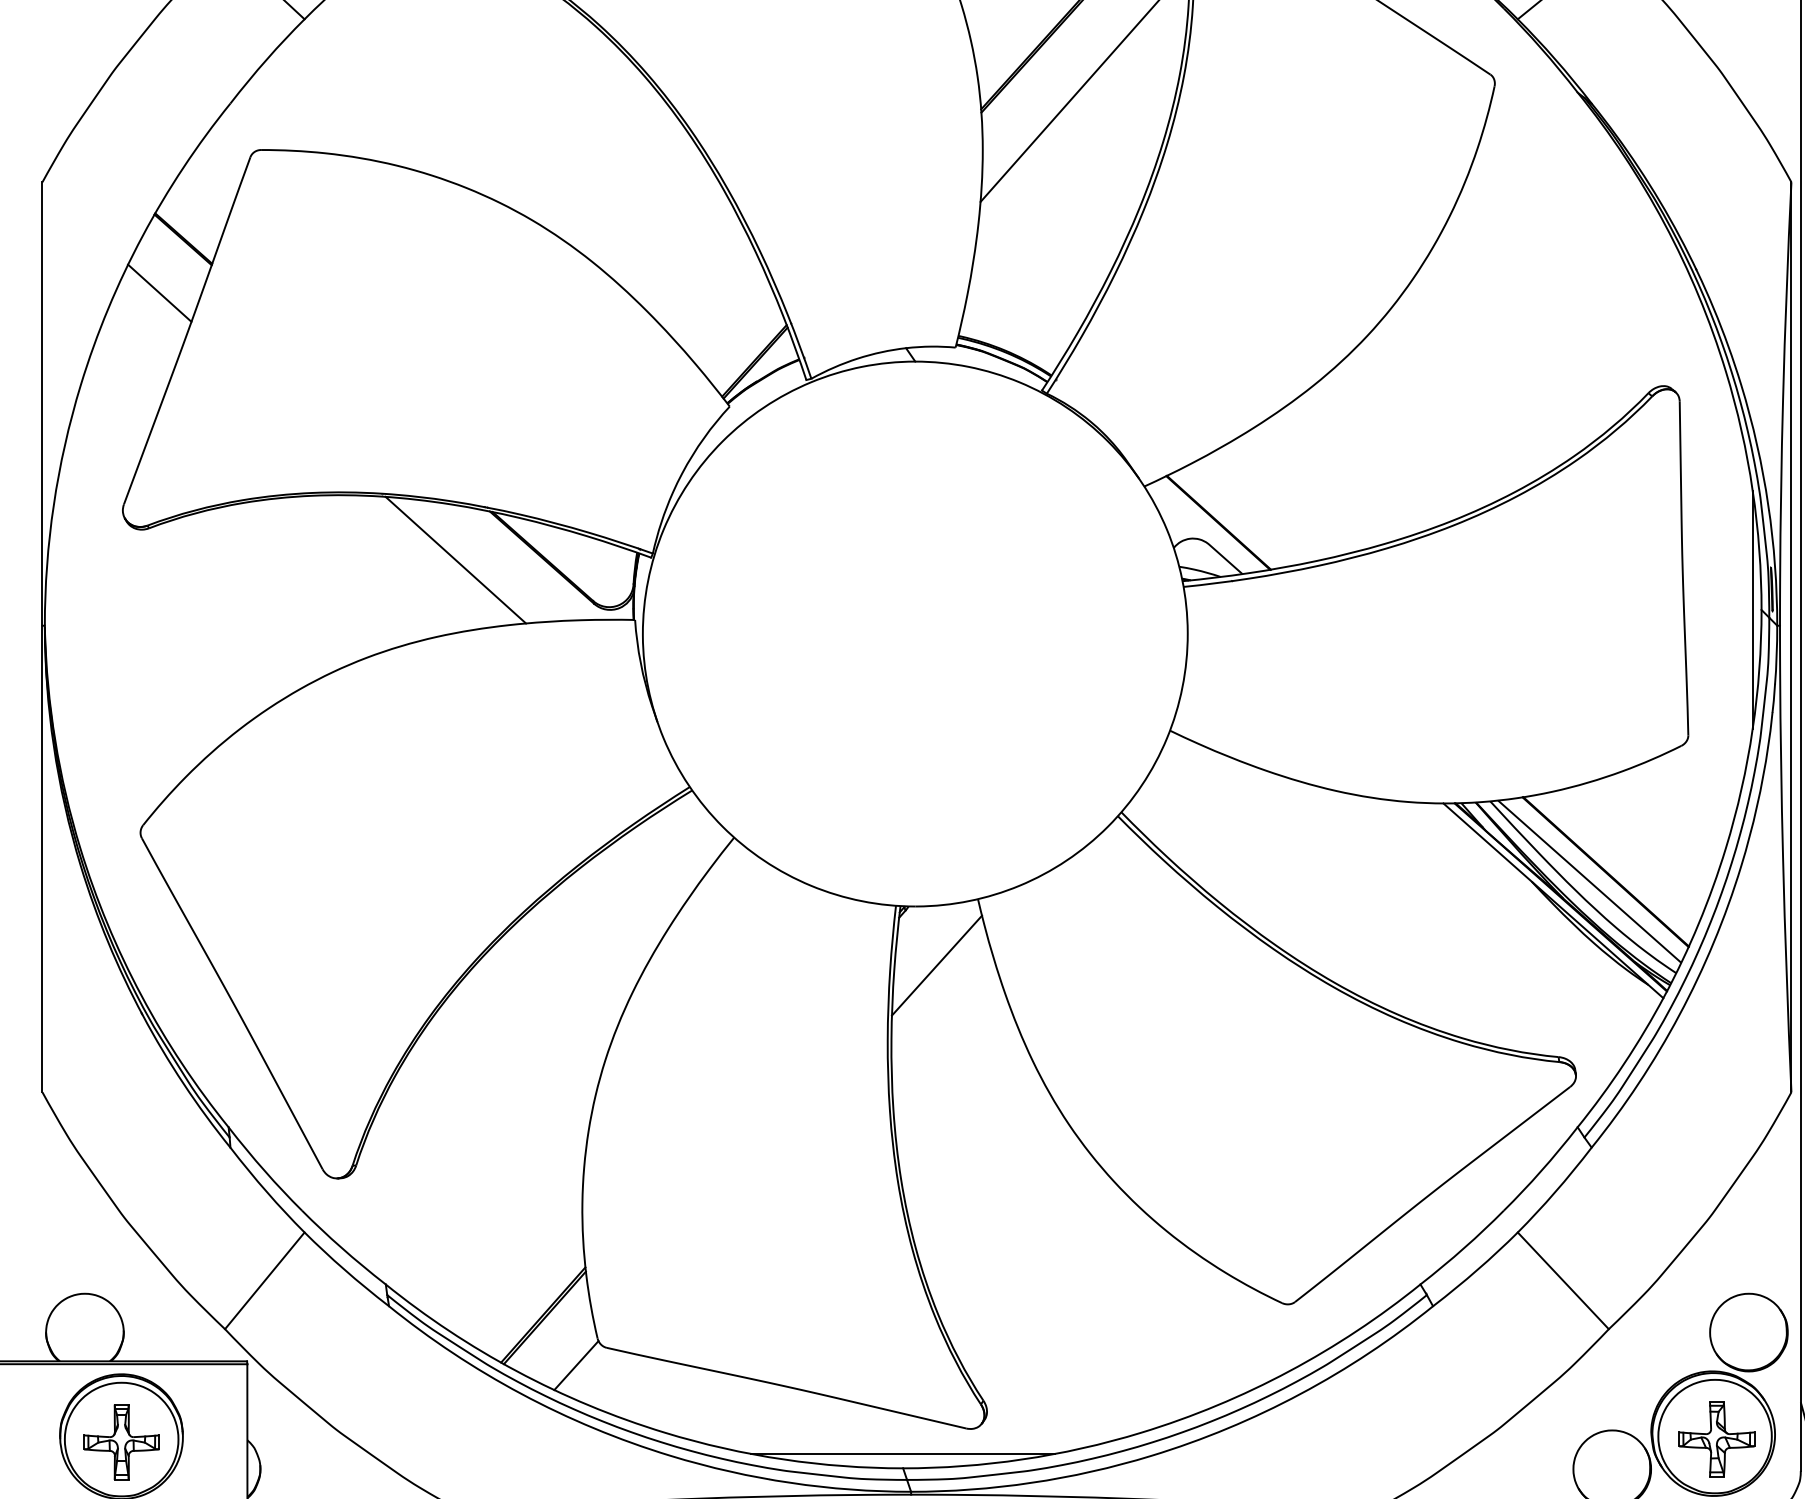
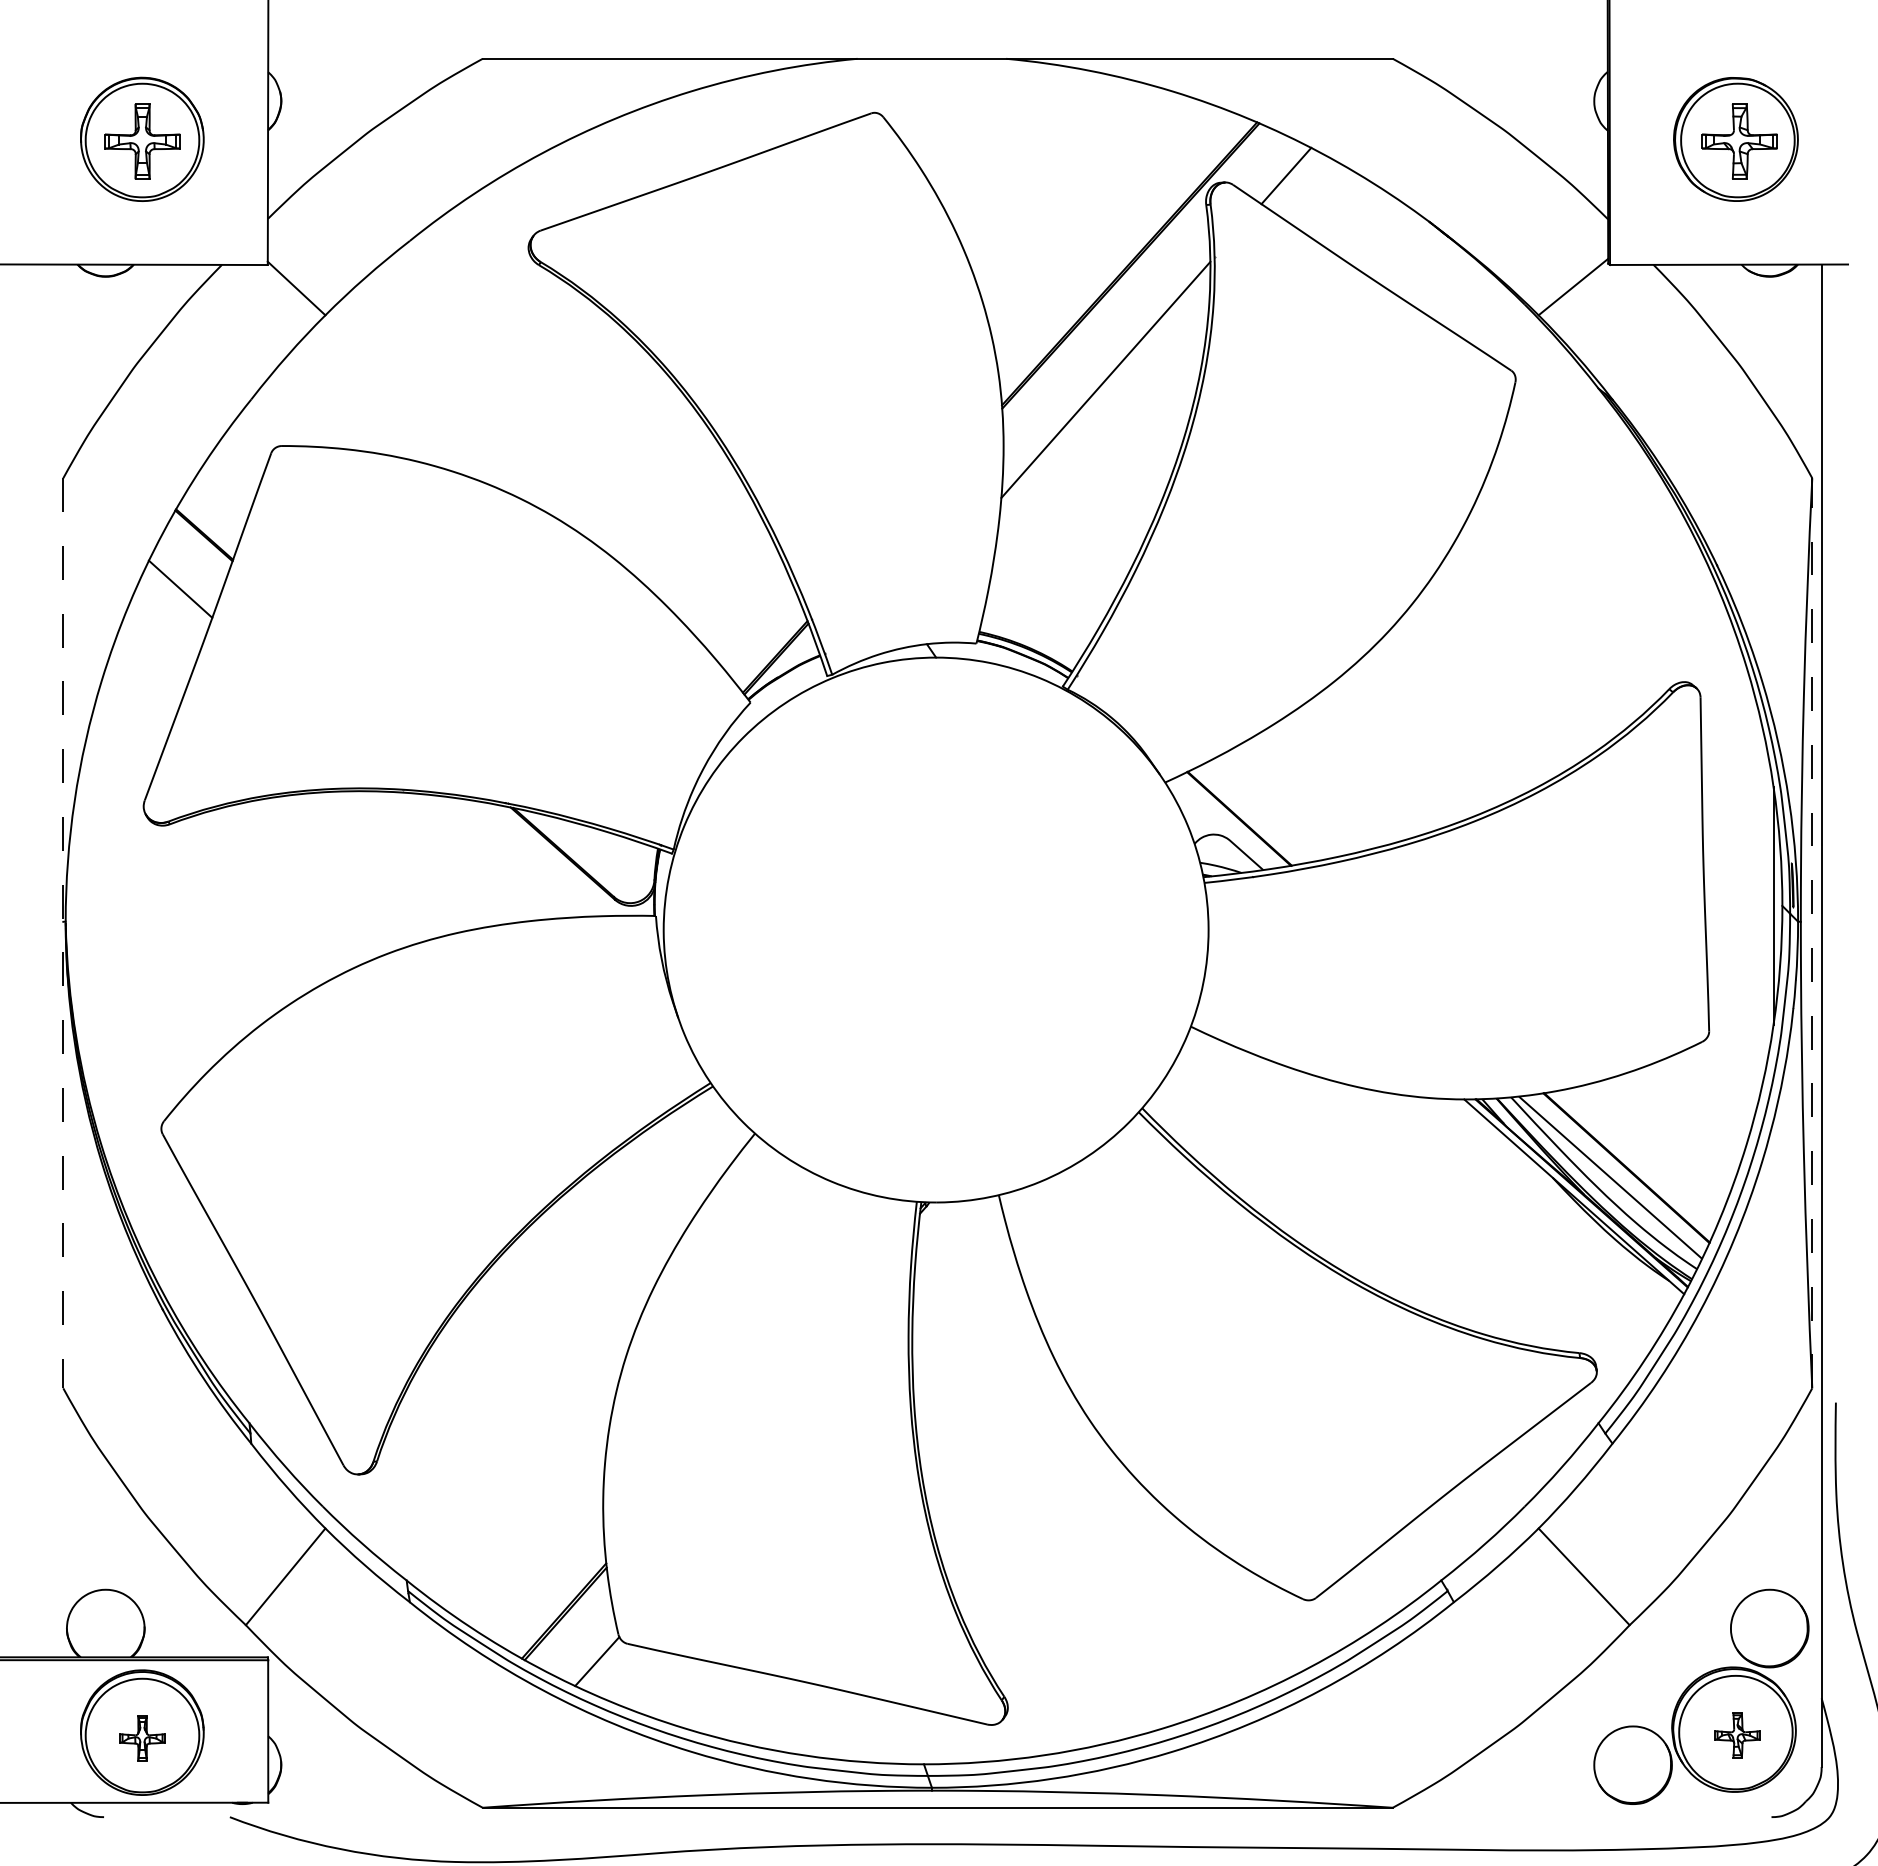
line: (455, 559) -> (476, 855), removed
line: (1791, 636) -> (1812, 932), solid -> dashed
line: (42, 637) -> (63, 933), solid -> dashed
line: (936, 965) -> (957, 1261), removed
part: (1716, 1439) -> (1737, 1735), size x0.6
part: (121, 1442) -> (142, 1738), size x0.6
line: (902, 1453) -> (923, 1749), removed

